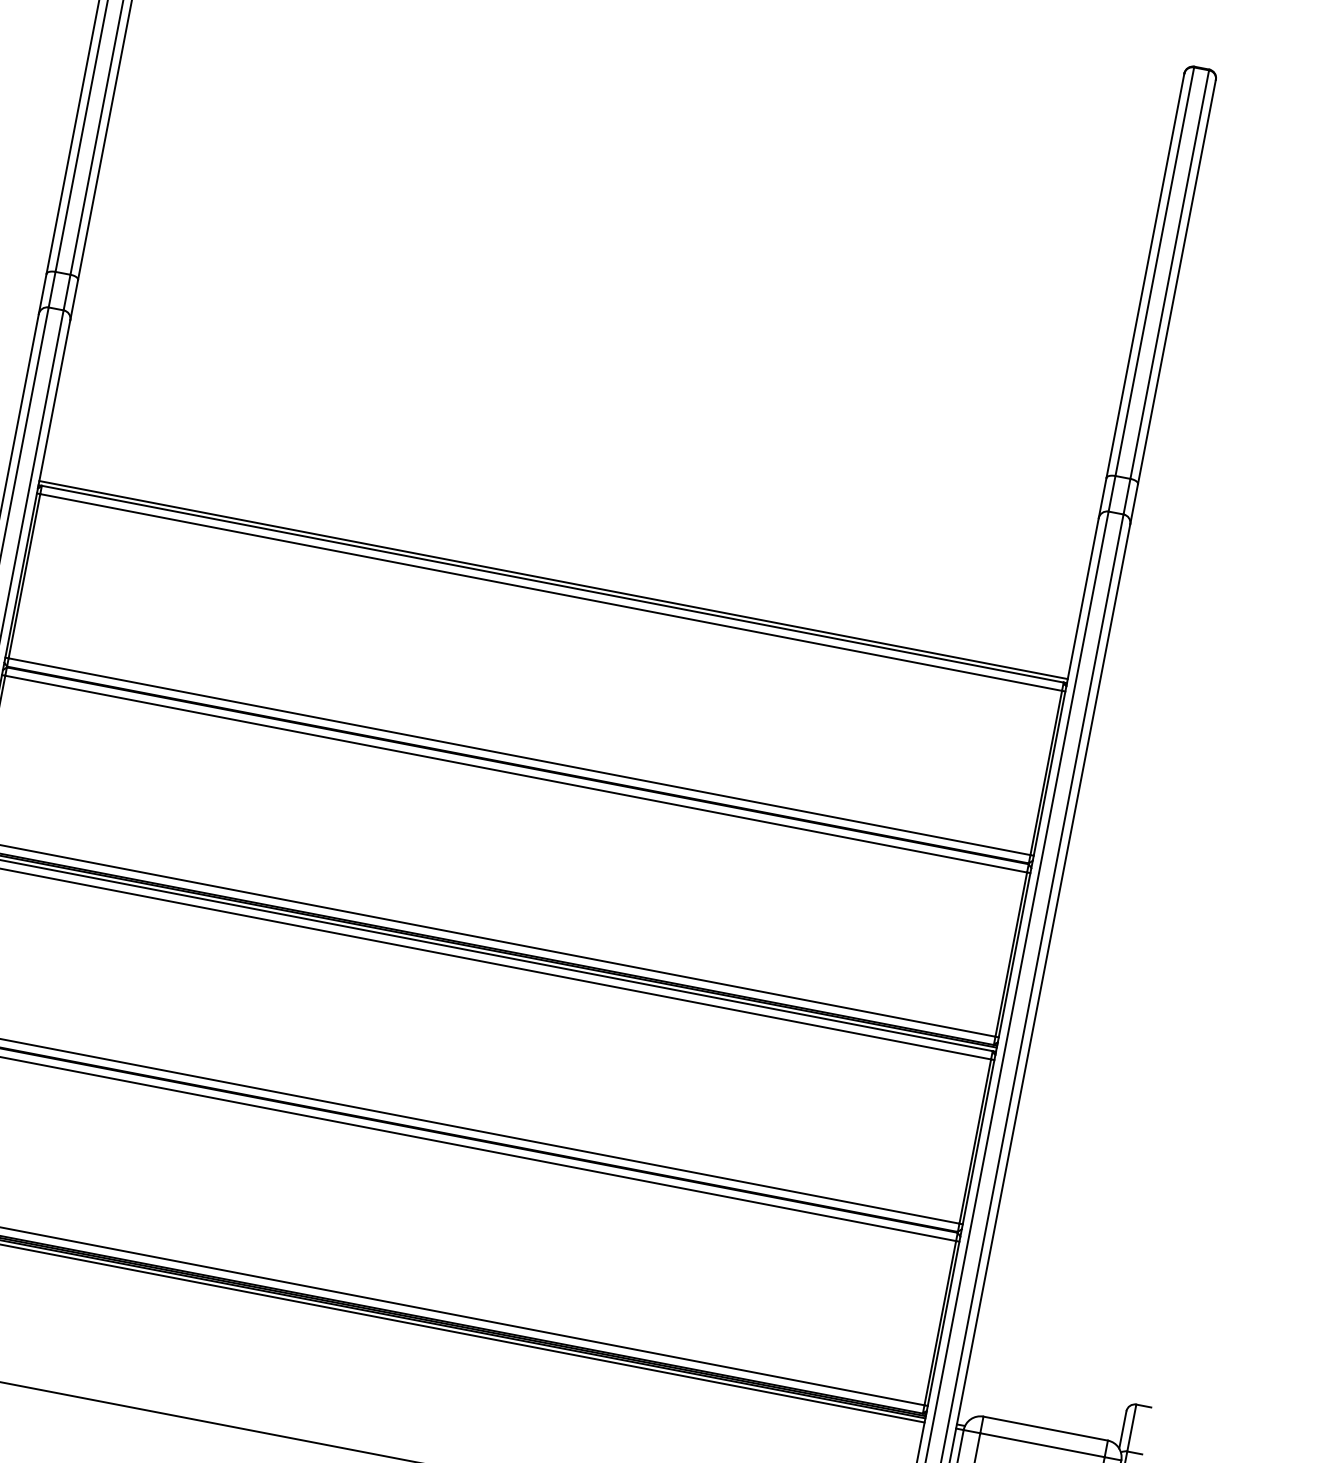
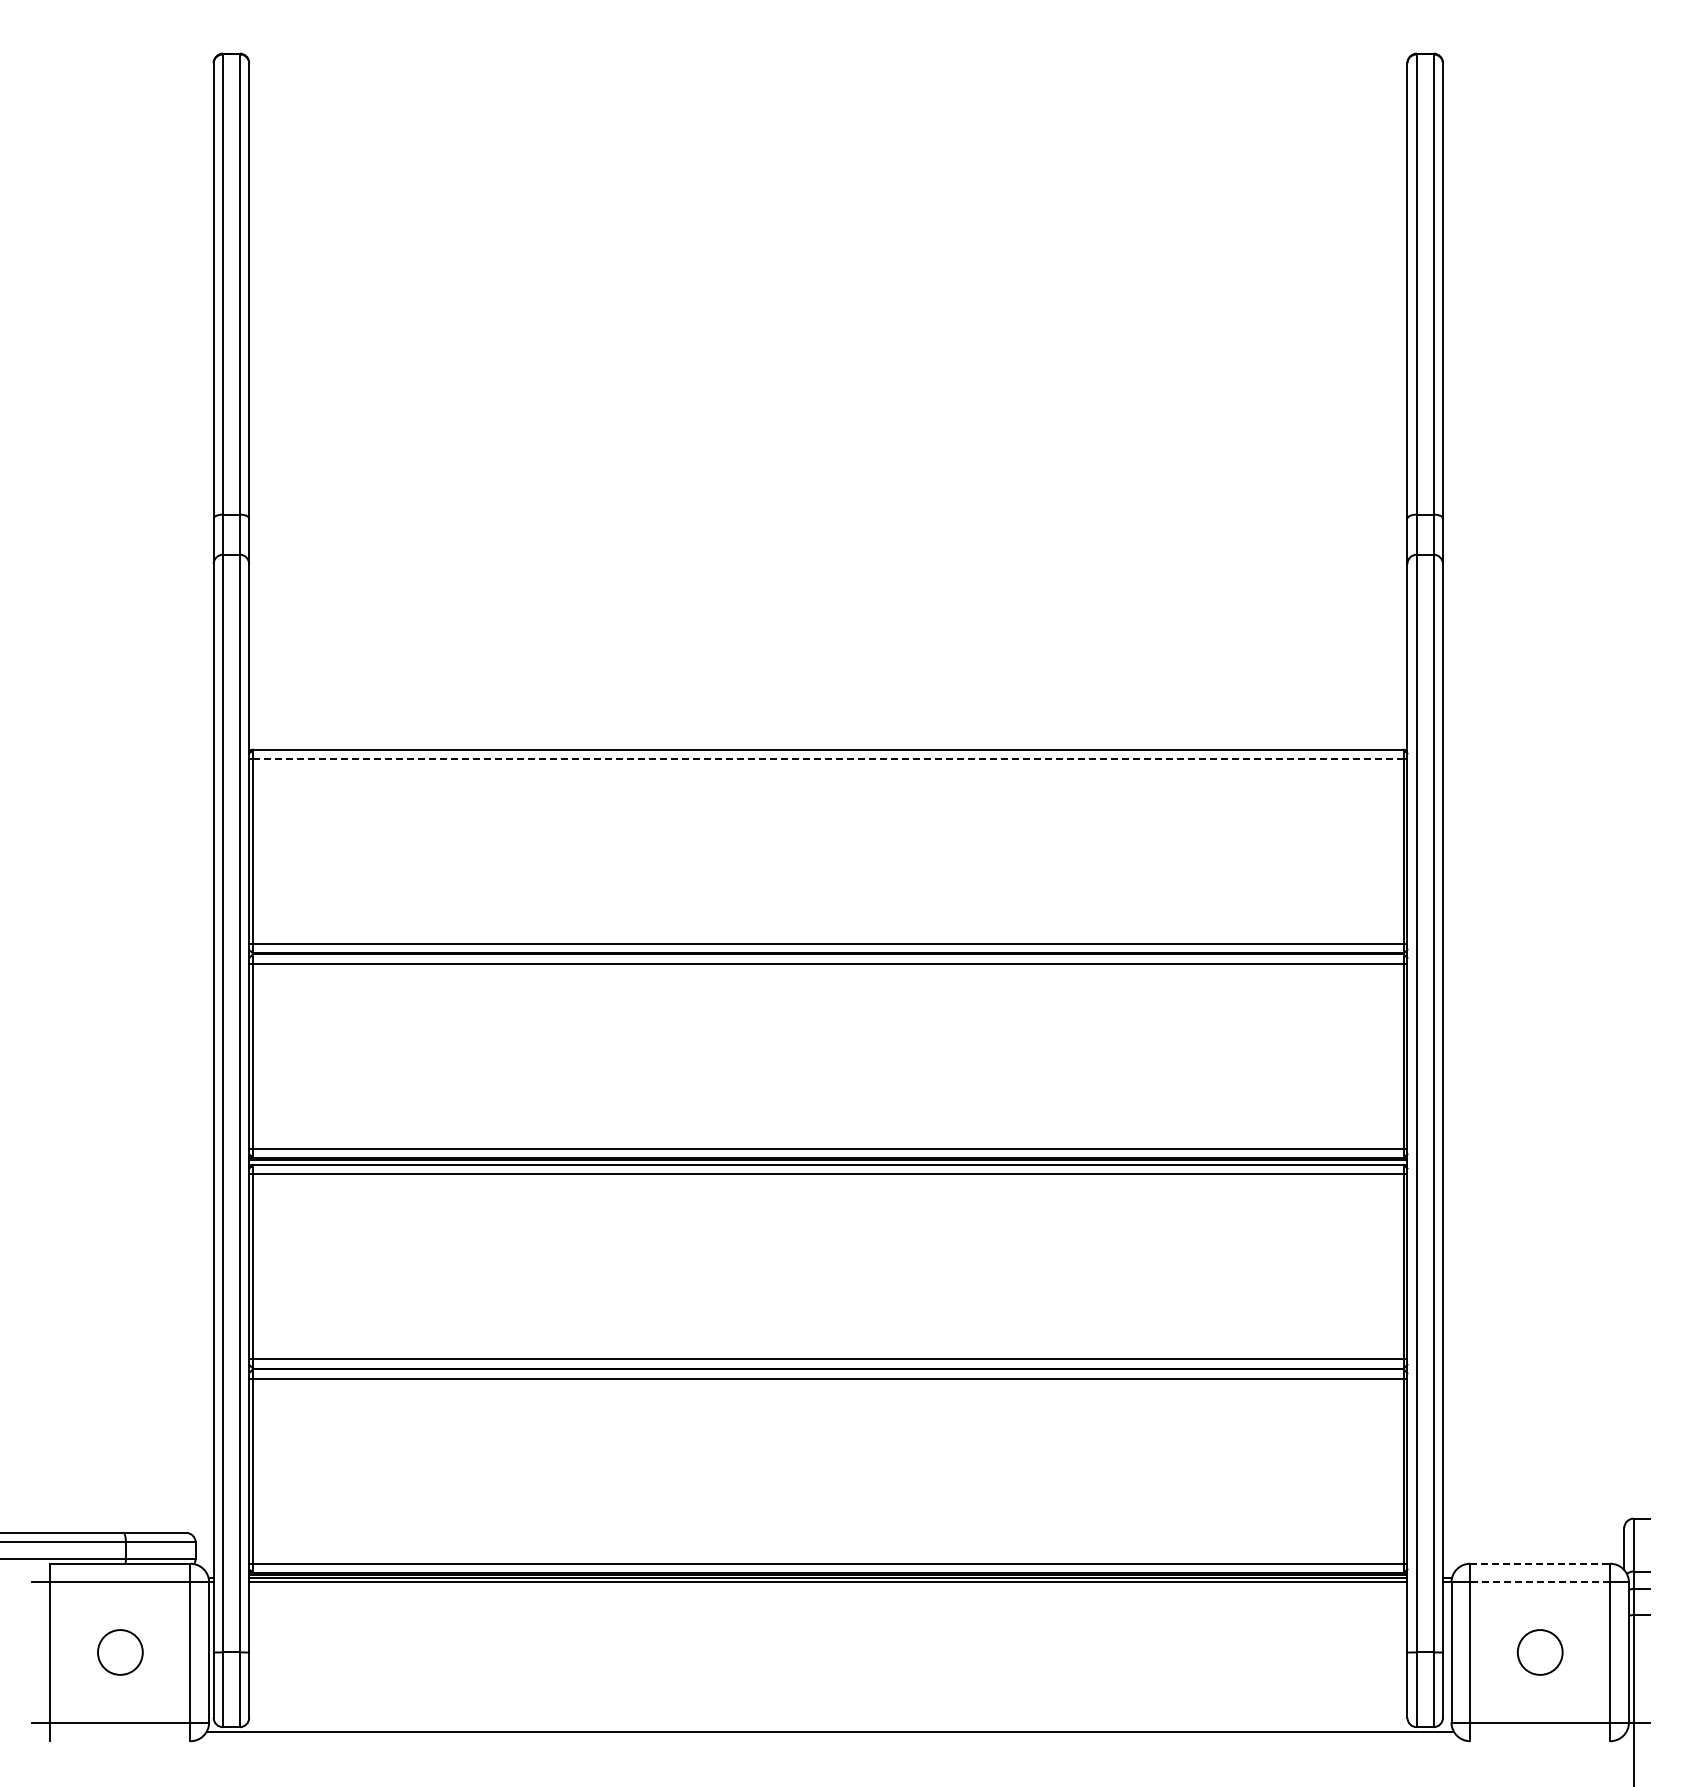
line: (553, 580) -> (828, 745), removed
line: (550, 592) -> (827, 759), solid -> dashed
line: (1045, 1428) -> (1540, 1563), solid -> dashed
line: (1041, 1445) -> (1539, 1582), solid -> dashed

